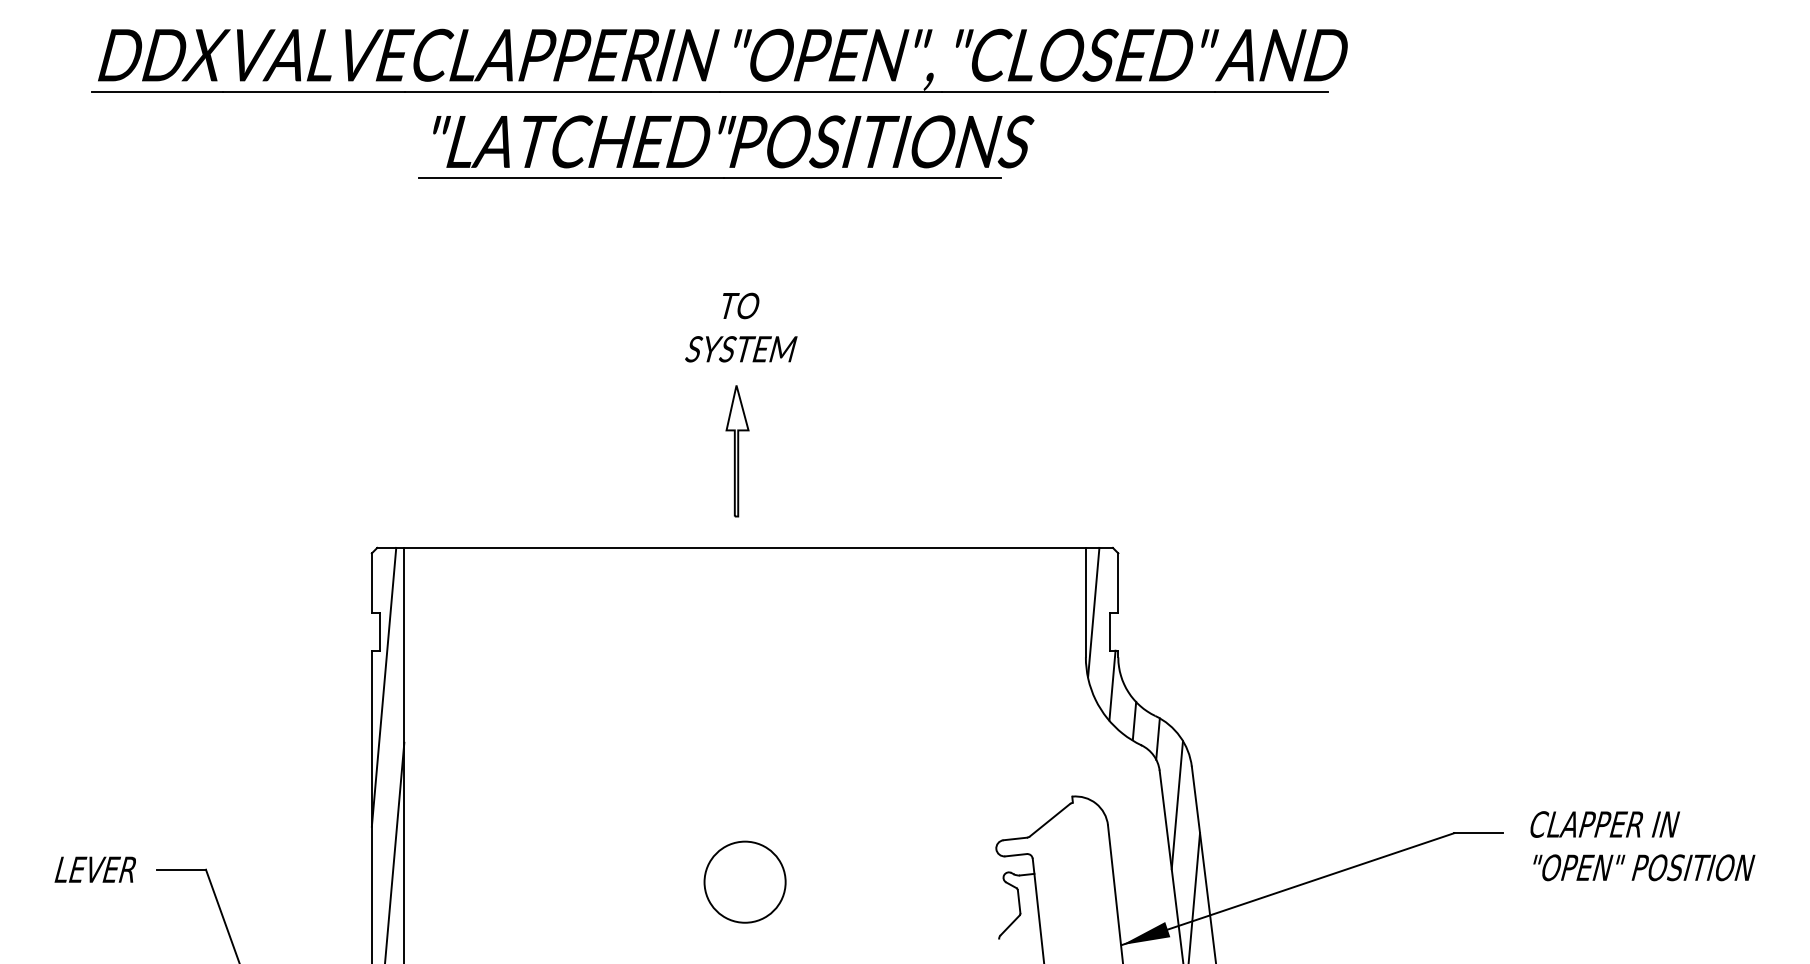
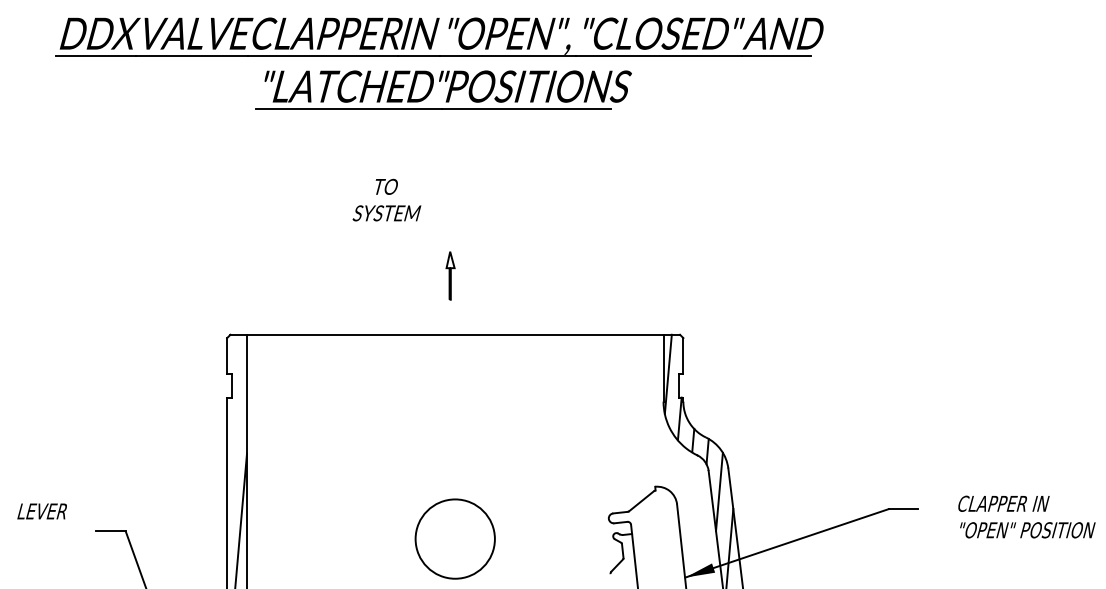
text: (740, 326) -> (386, 199), moved
part: (737, 450) -> (450, 275), size x0.6
line: (383, 686) -> (234, 419), removed
text: (1642, 845) -> (1026, 516), moved
text: (94, 869) -> (41, 511), moved
circle: (745, 881) -> (455, 538), size x1.6

